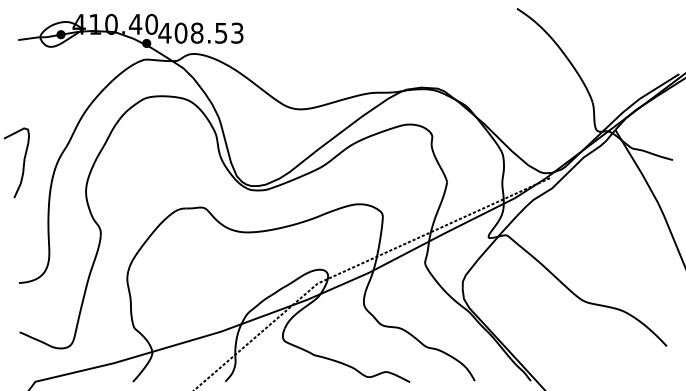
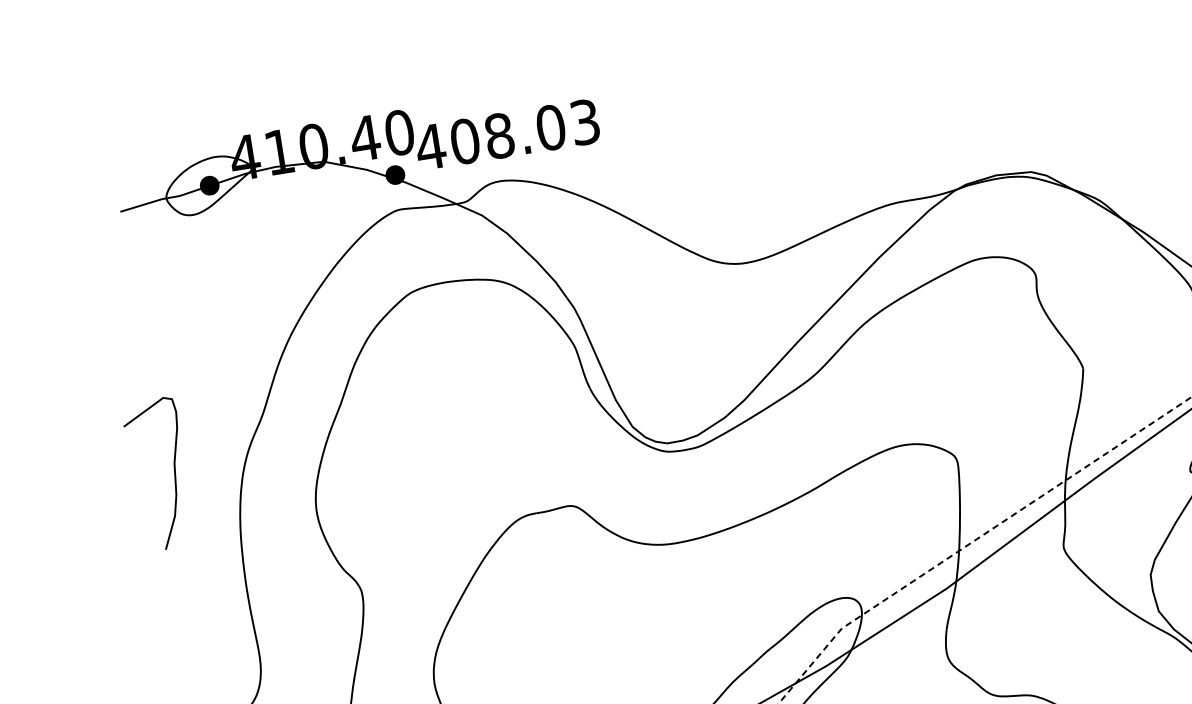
text: (221, 32) -> (551, 126), 408.53 -> 408.03

